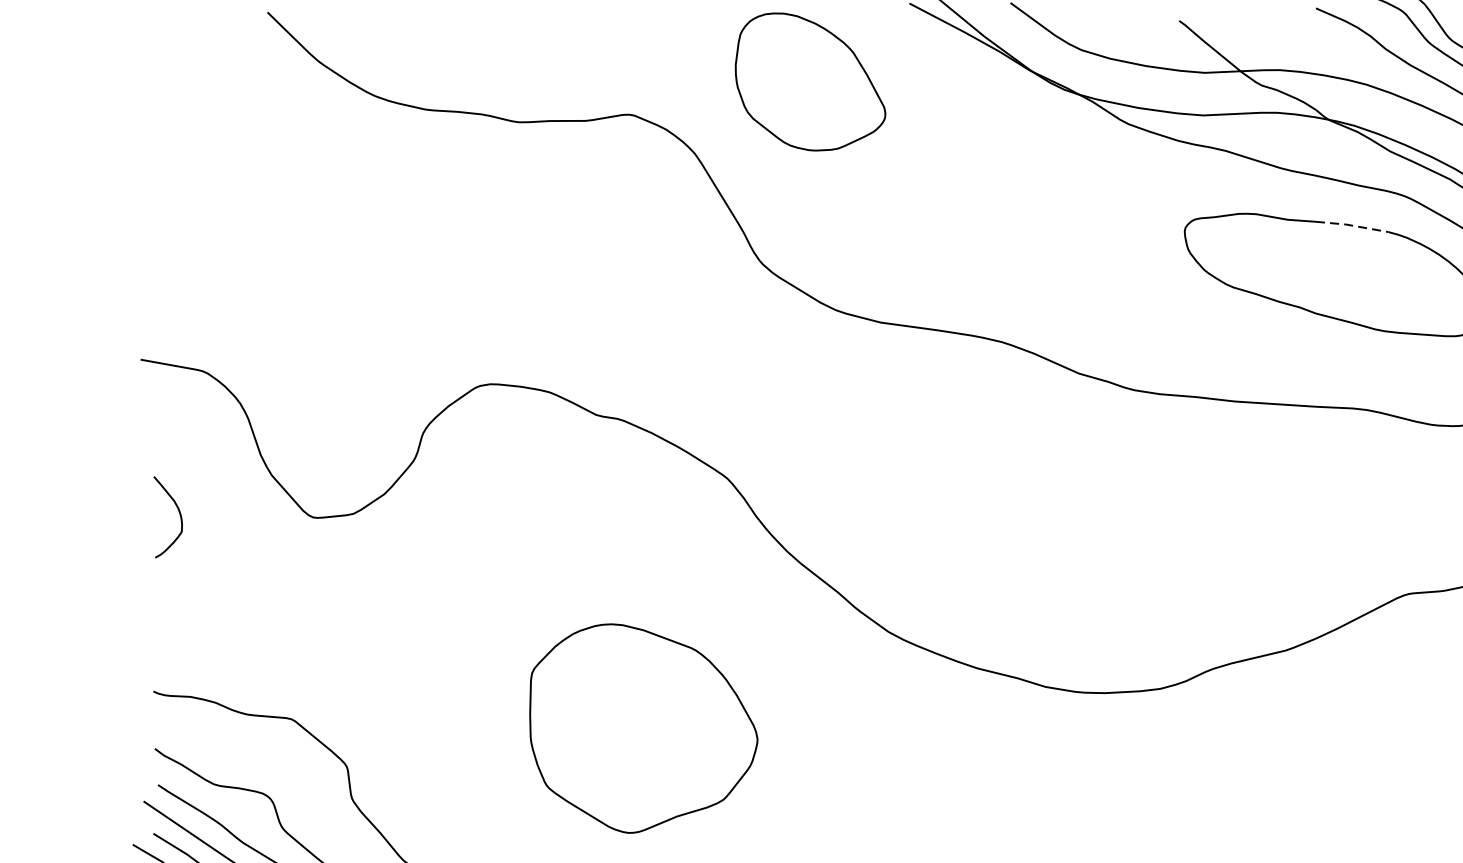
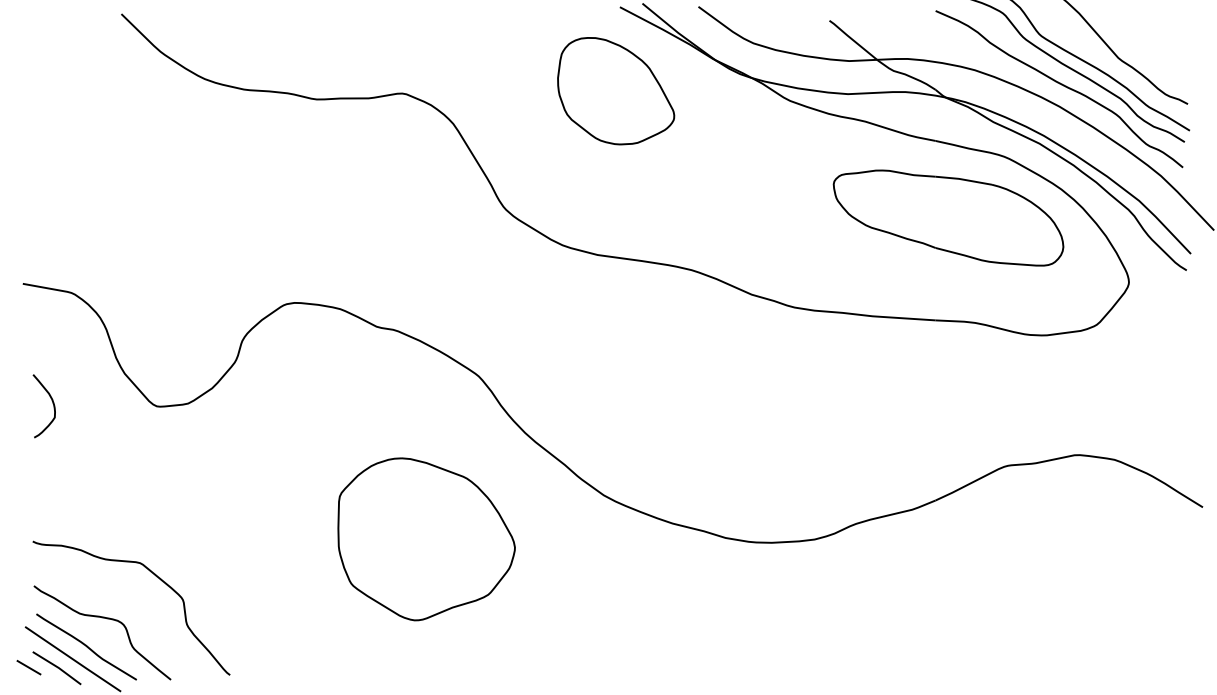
part: (811, 82) -> (616, 91), moved
line: (1351, 225) -> (963, 179), dashed -> solid
part: (643, 728) -> (426, 539), moved

